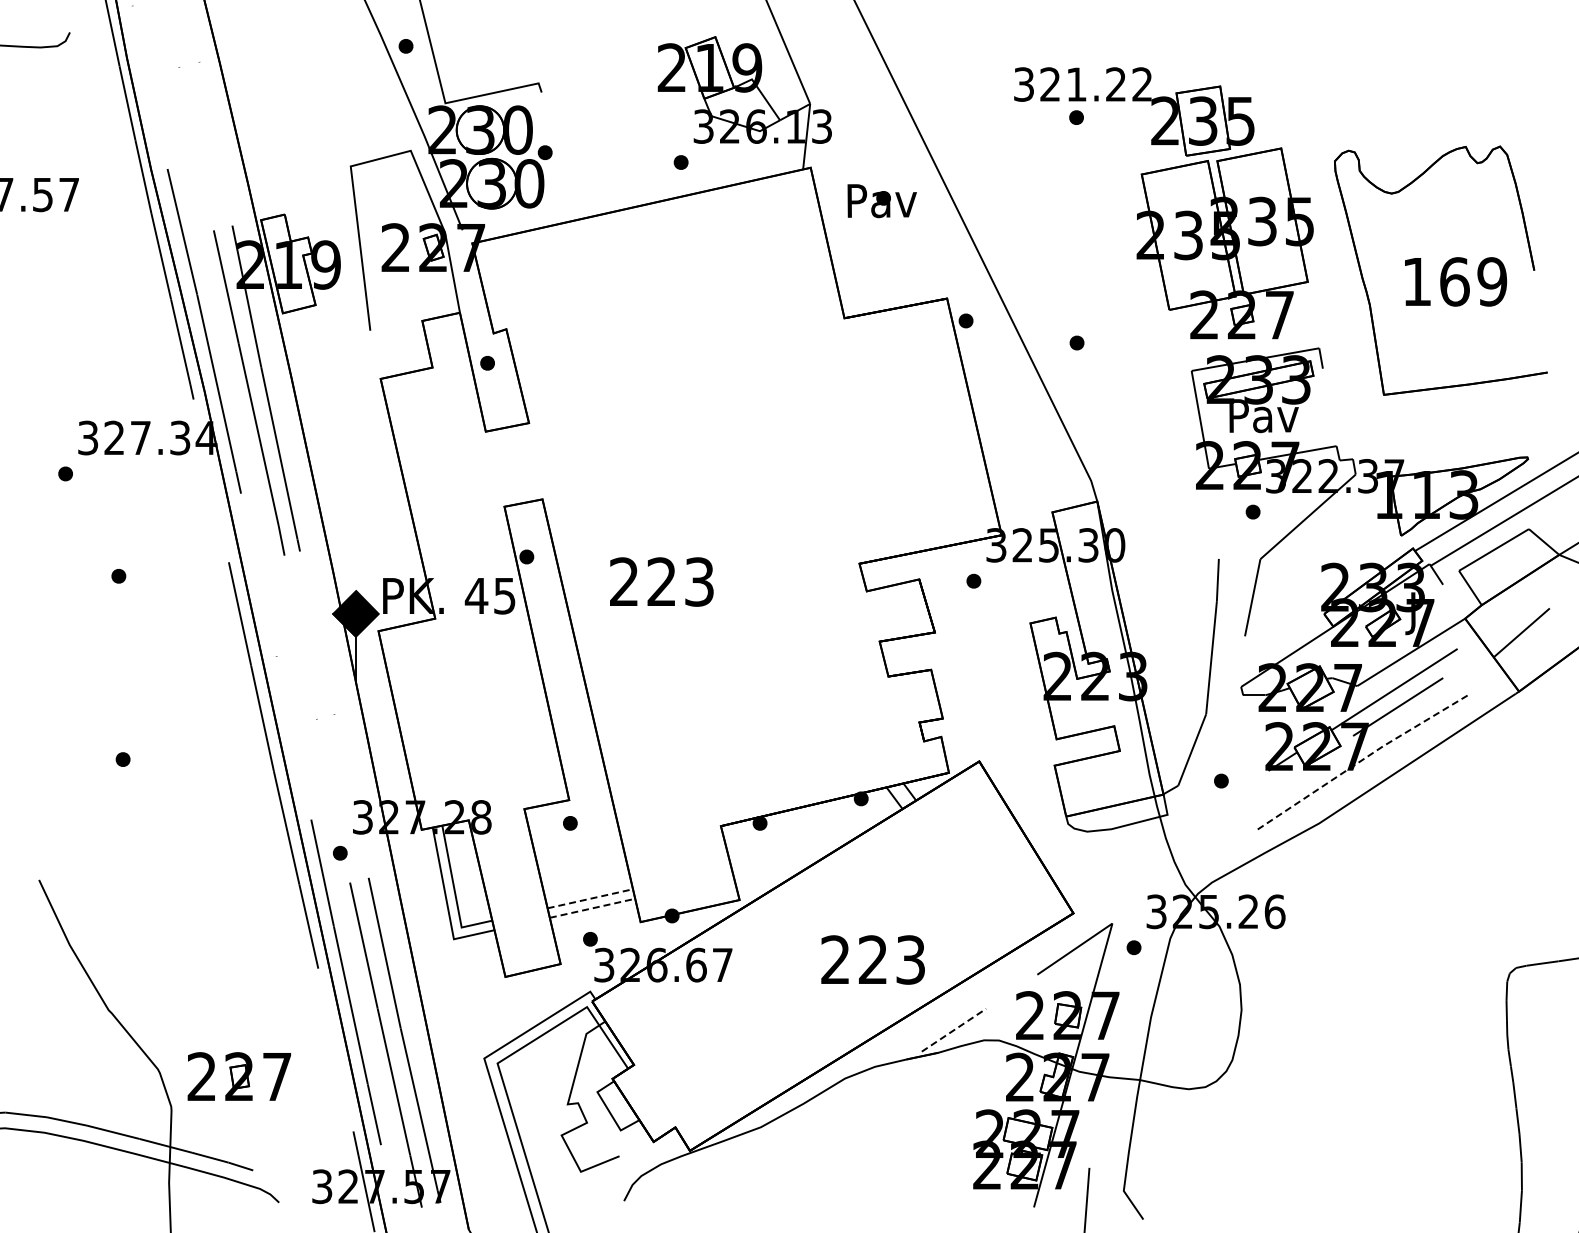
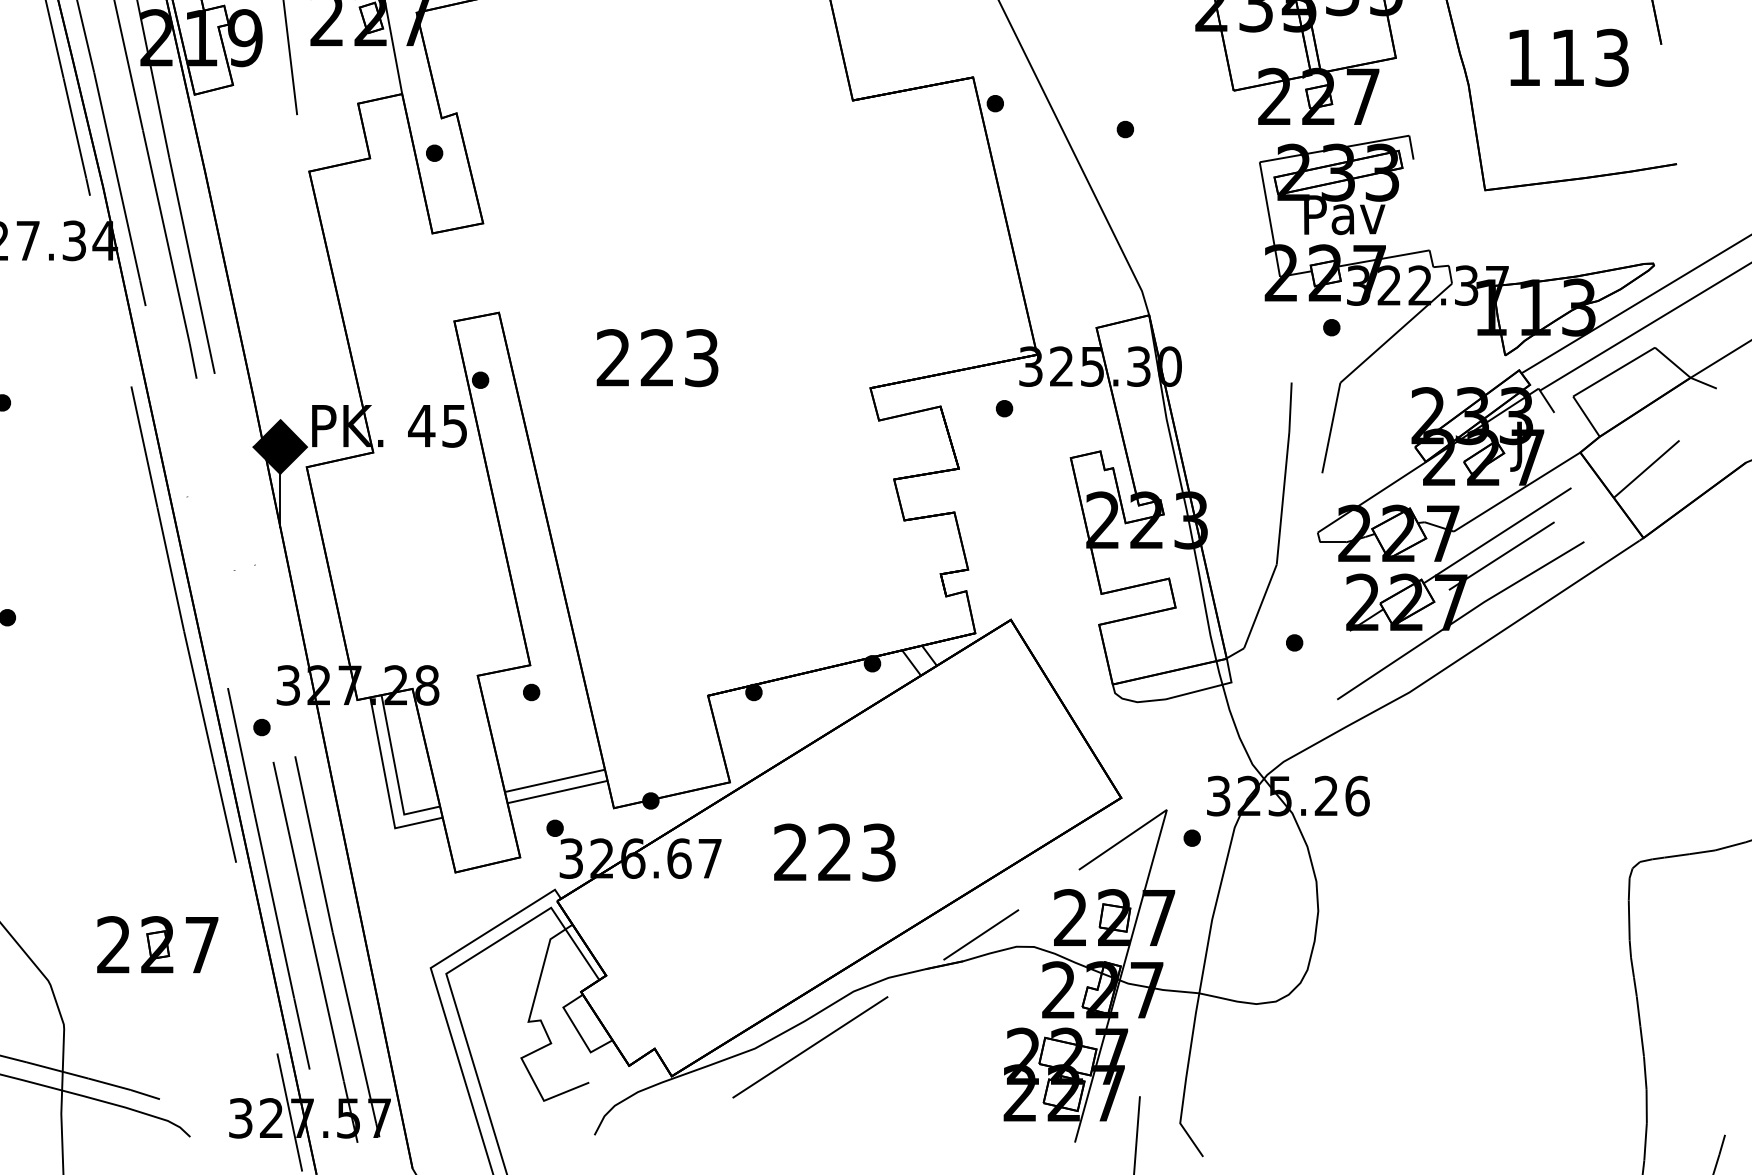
text: (1473, 281) -> (1590, 57), 169 -> 113
text: (661, 581) -> (657, 357), moved
line: (1362, 759) -> (1459, 617), dashed -> solid
line: (590, 898) -> (555, 780), dashed -> solid
line: (592, 908) -> (557, 792), dashed -> solid
text: (872, 959) -> (834, 852), moved
line: (954, 1030) -> (981, 935), dashed -> solid
part: (238, 1076) -> (156, 944), moved
line: (807, 1125) -> (809, 1046), added

